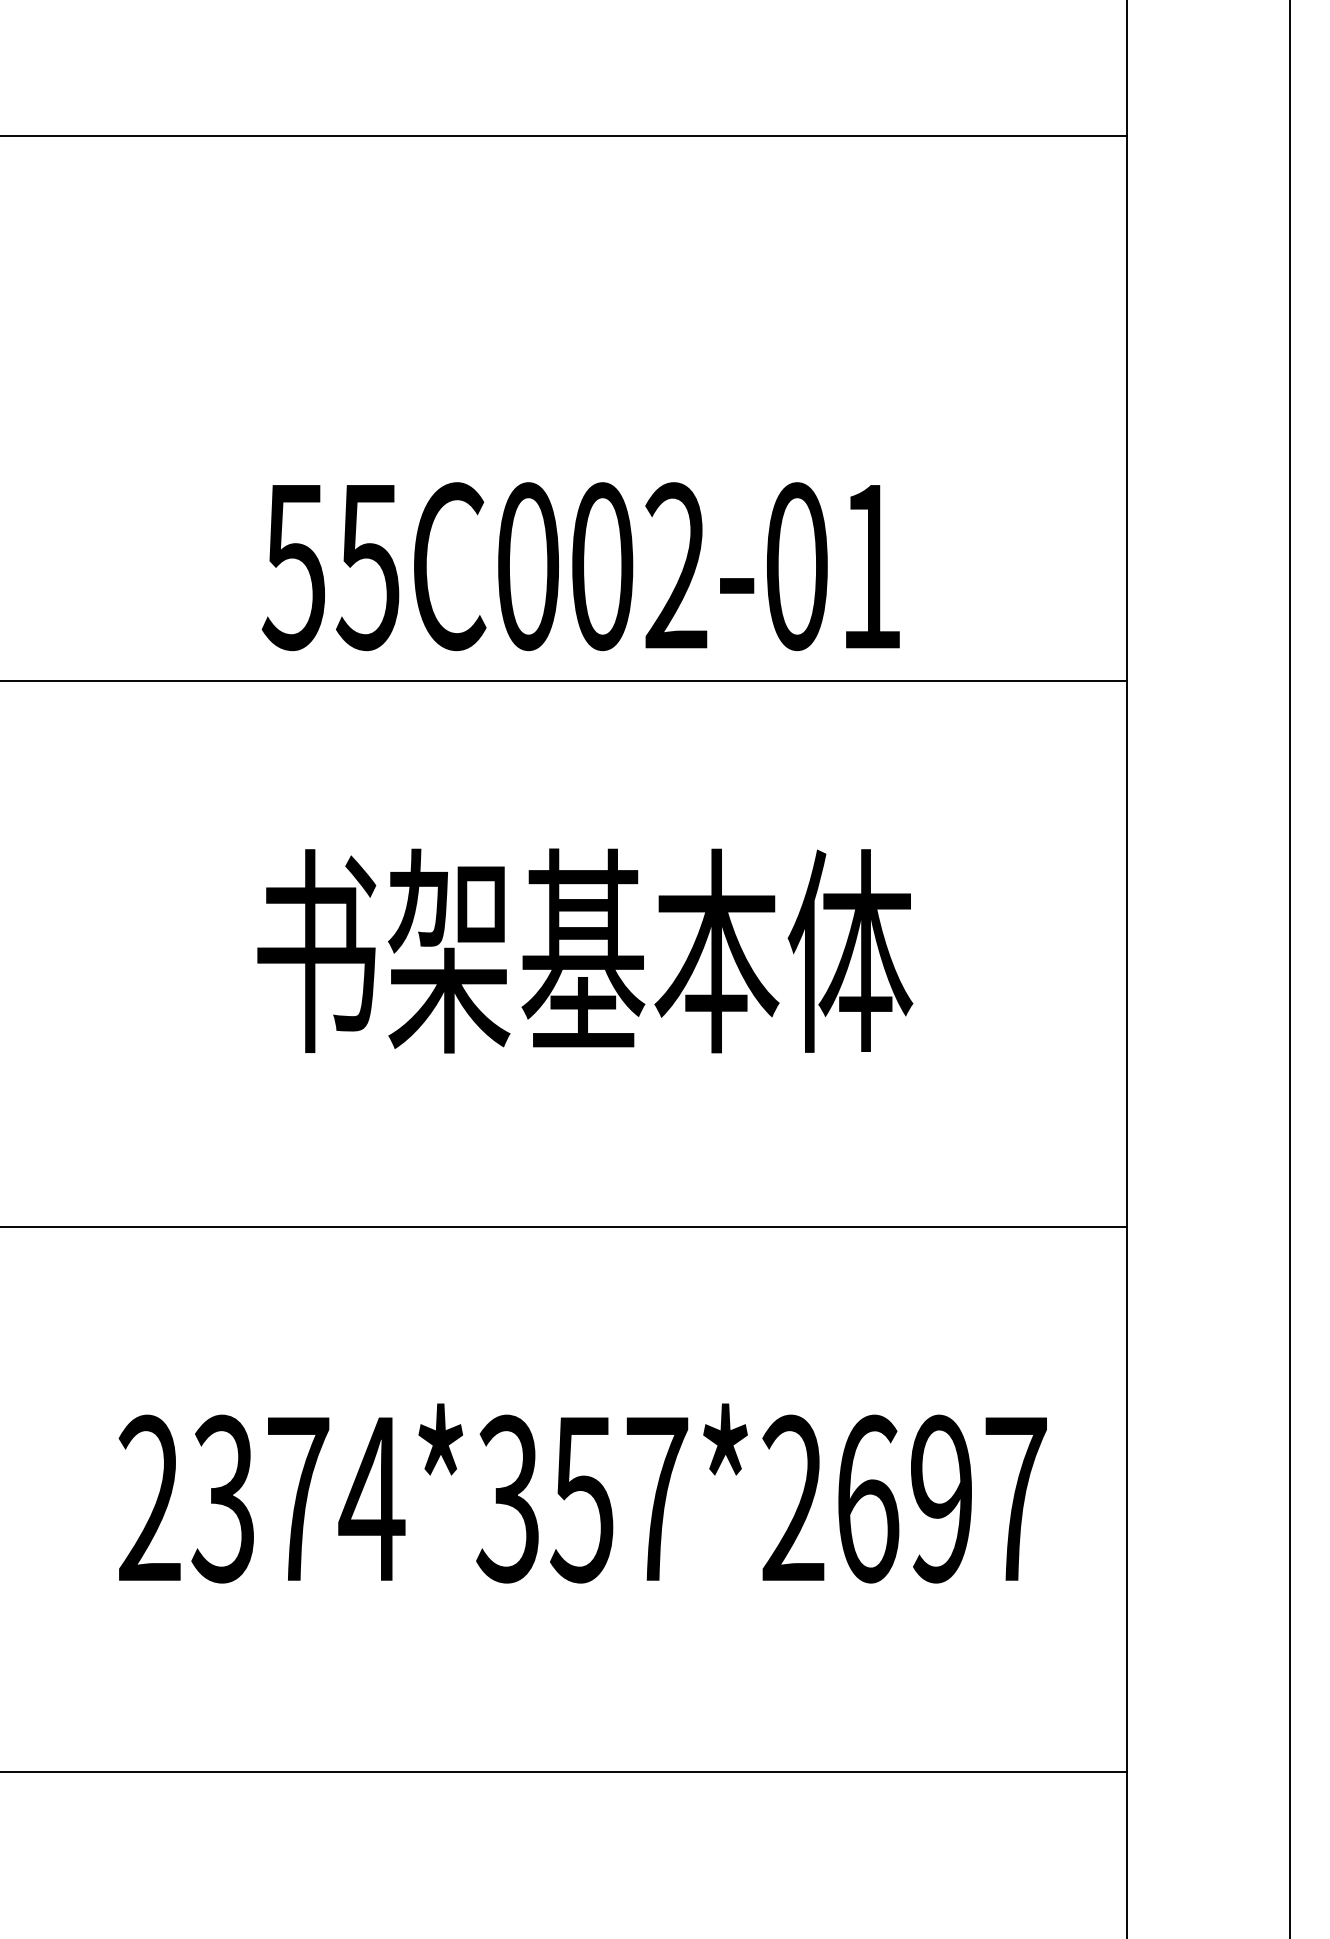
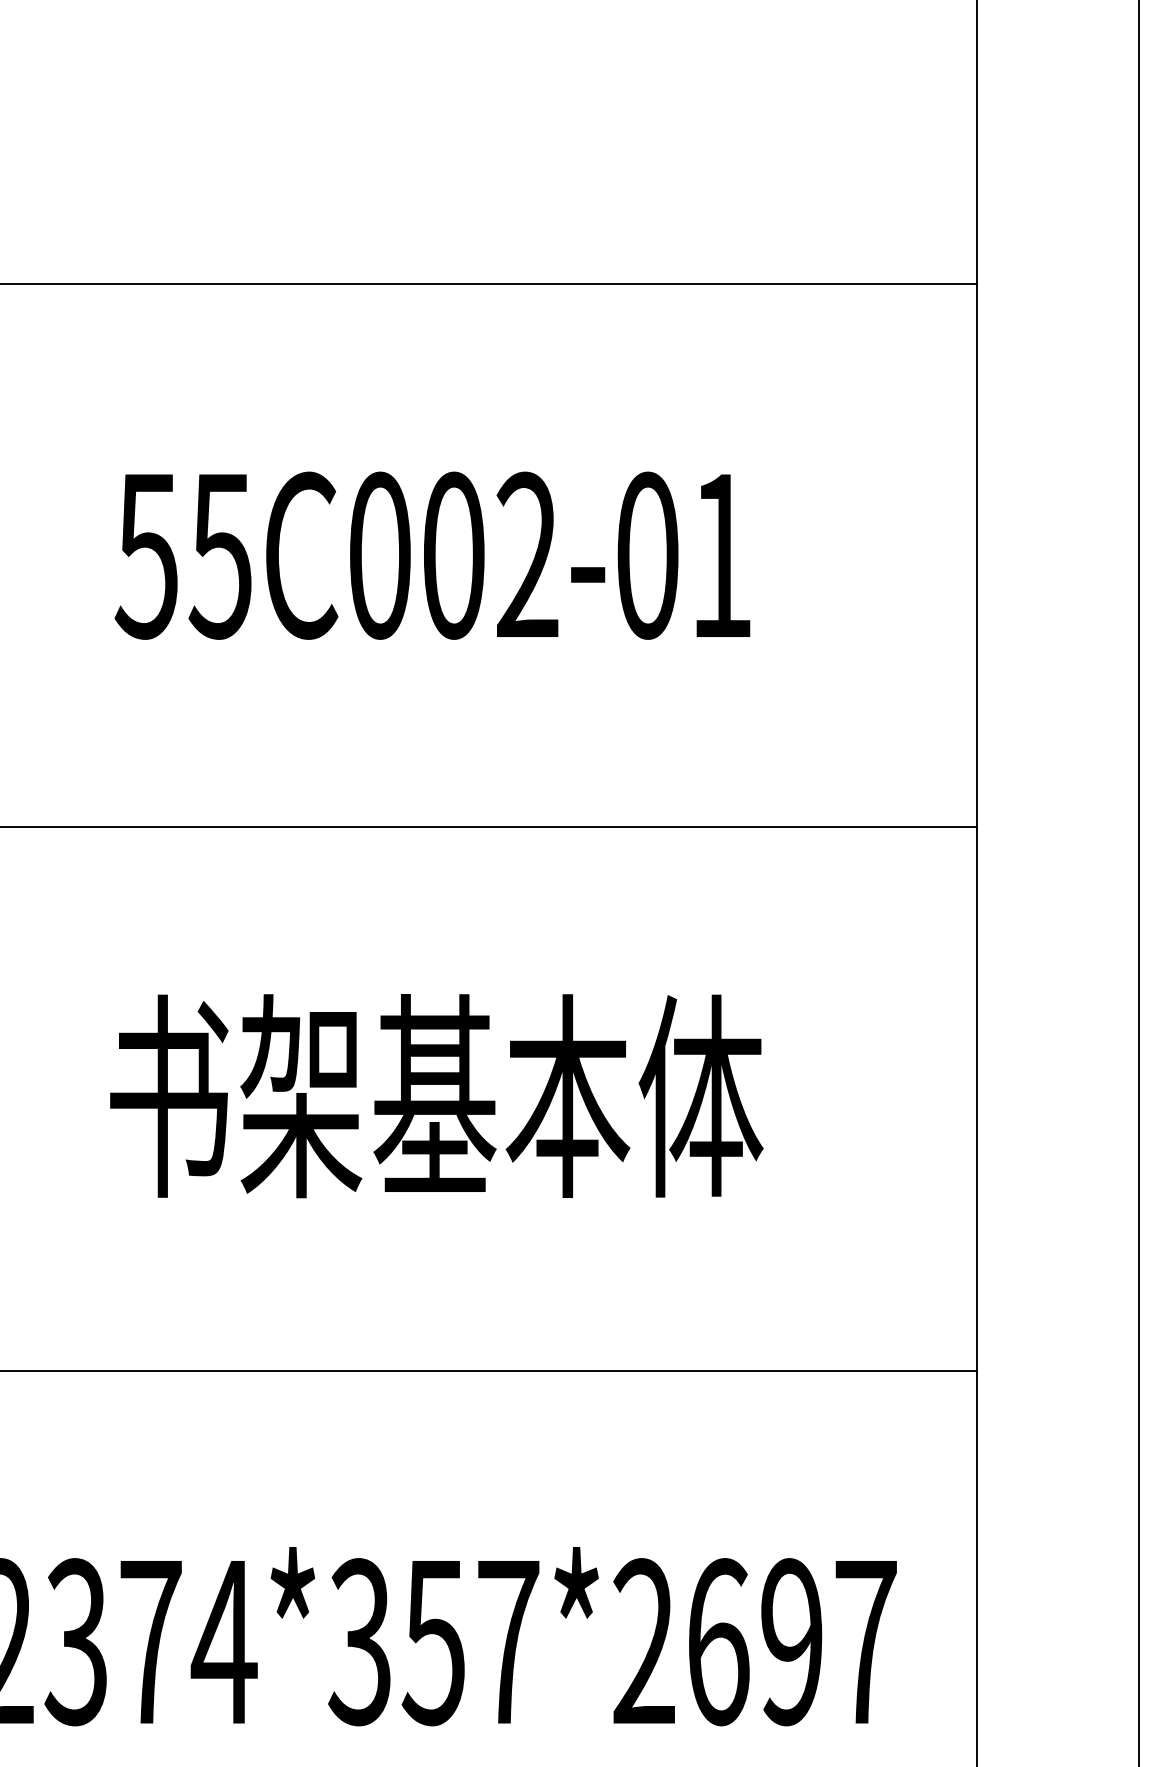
text: (580, 566) -> (432, 555), moved

